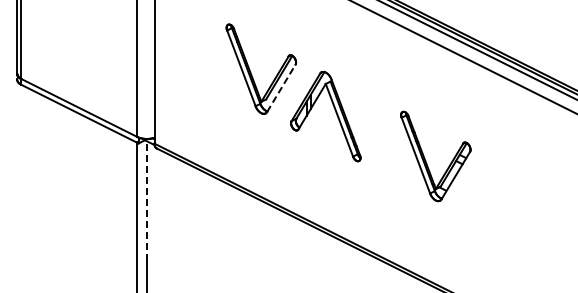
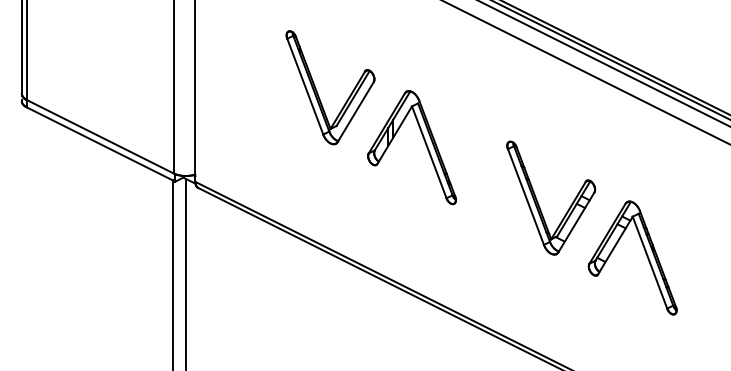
line: (281, 88) -> (356, 112), dashed -> solid
line: (147, 200) -> (186, 253), dashed -> solid
part: (510, 201) -> (645, 255), added

